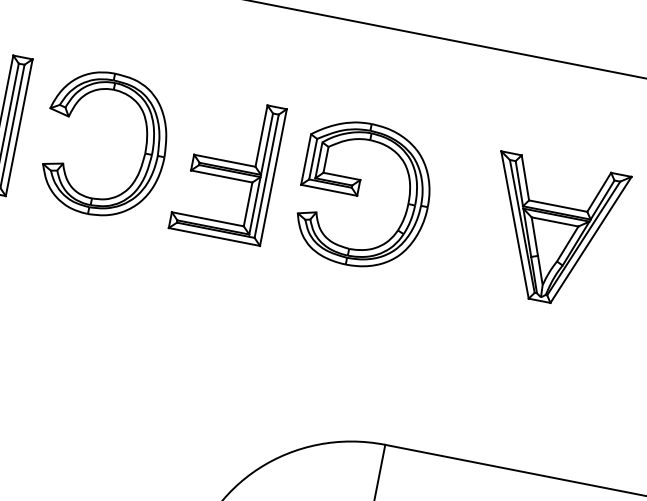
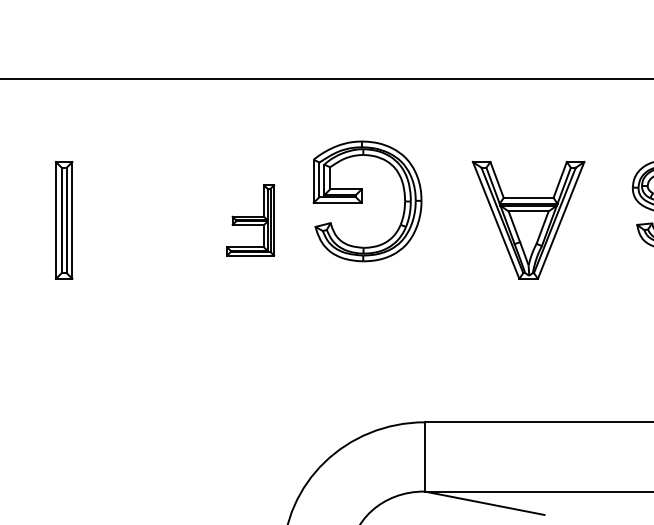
part: (141, 161) -> (178, 228), removed
part: (227, 168) -> (250, 220), size x0.6
part: (364, 195) -> (367, 201), moved

